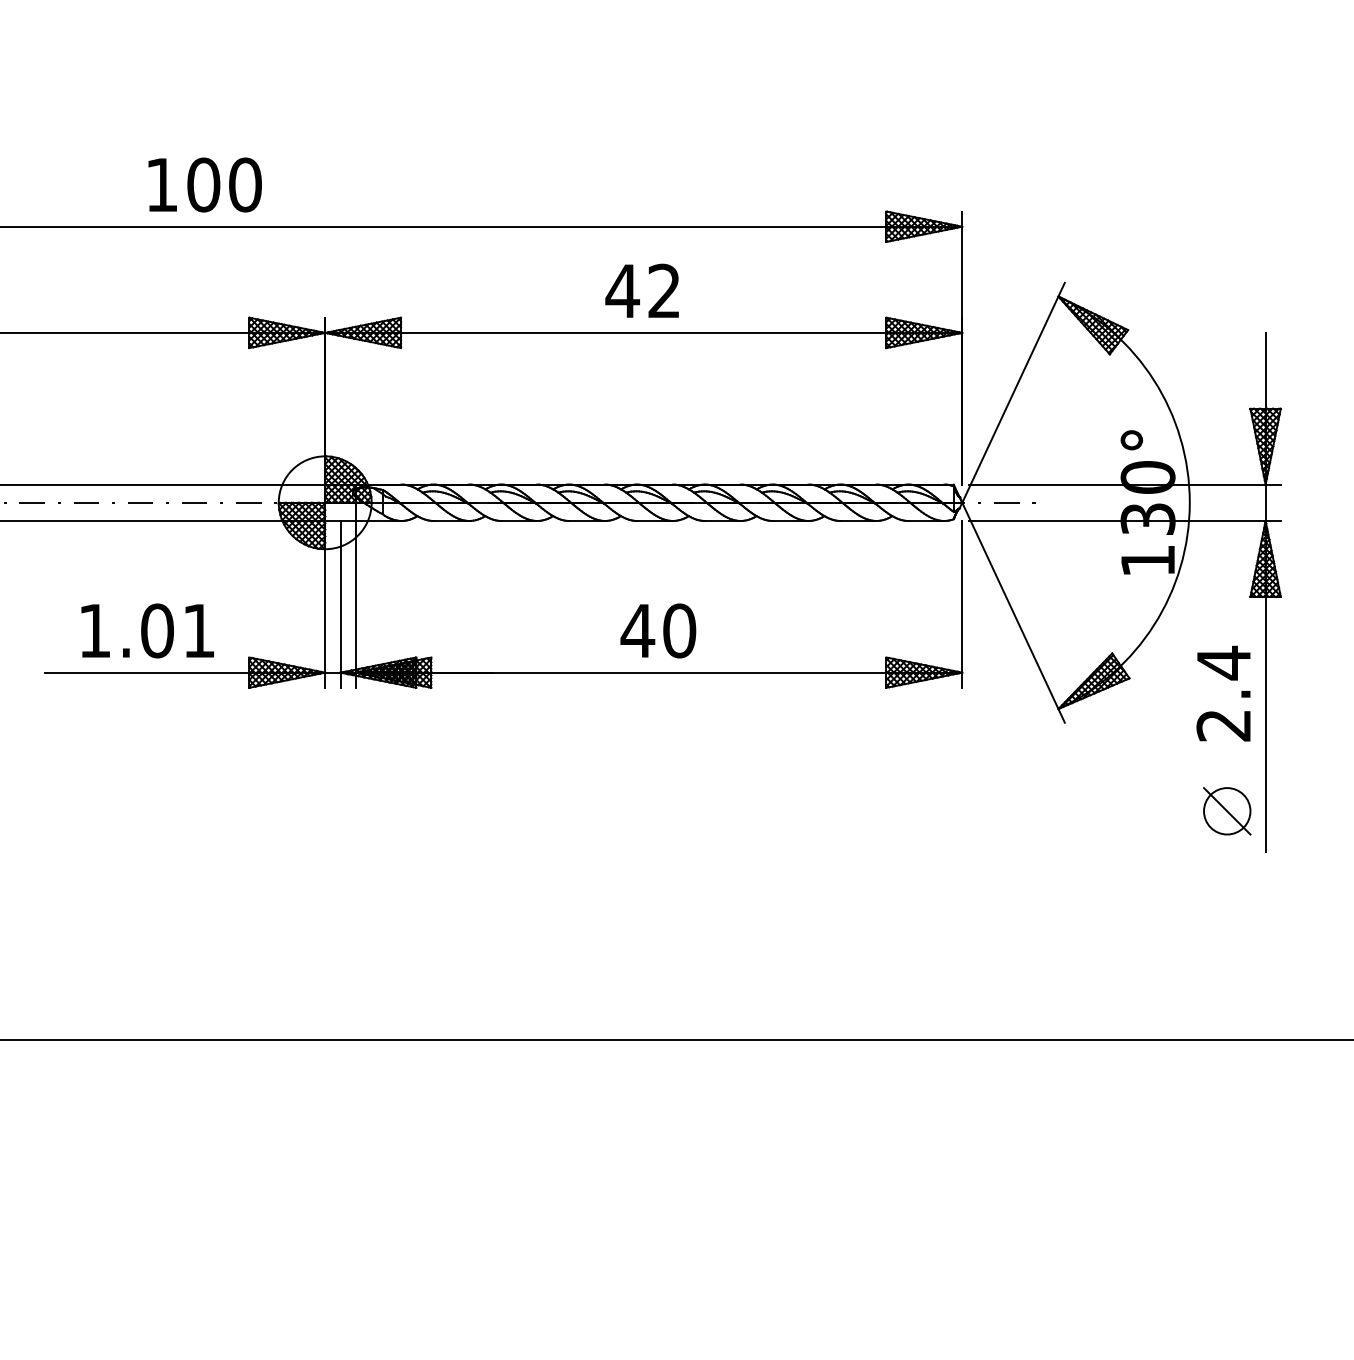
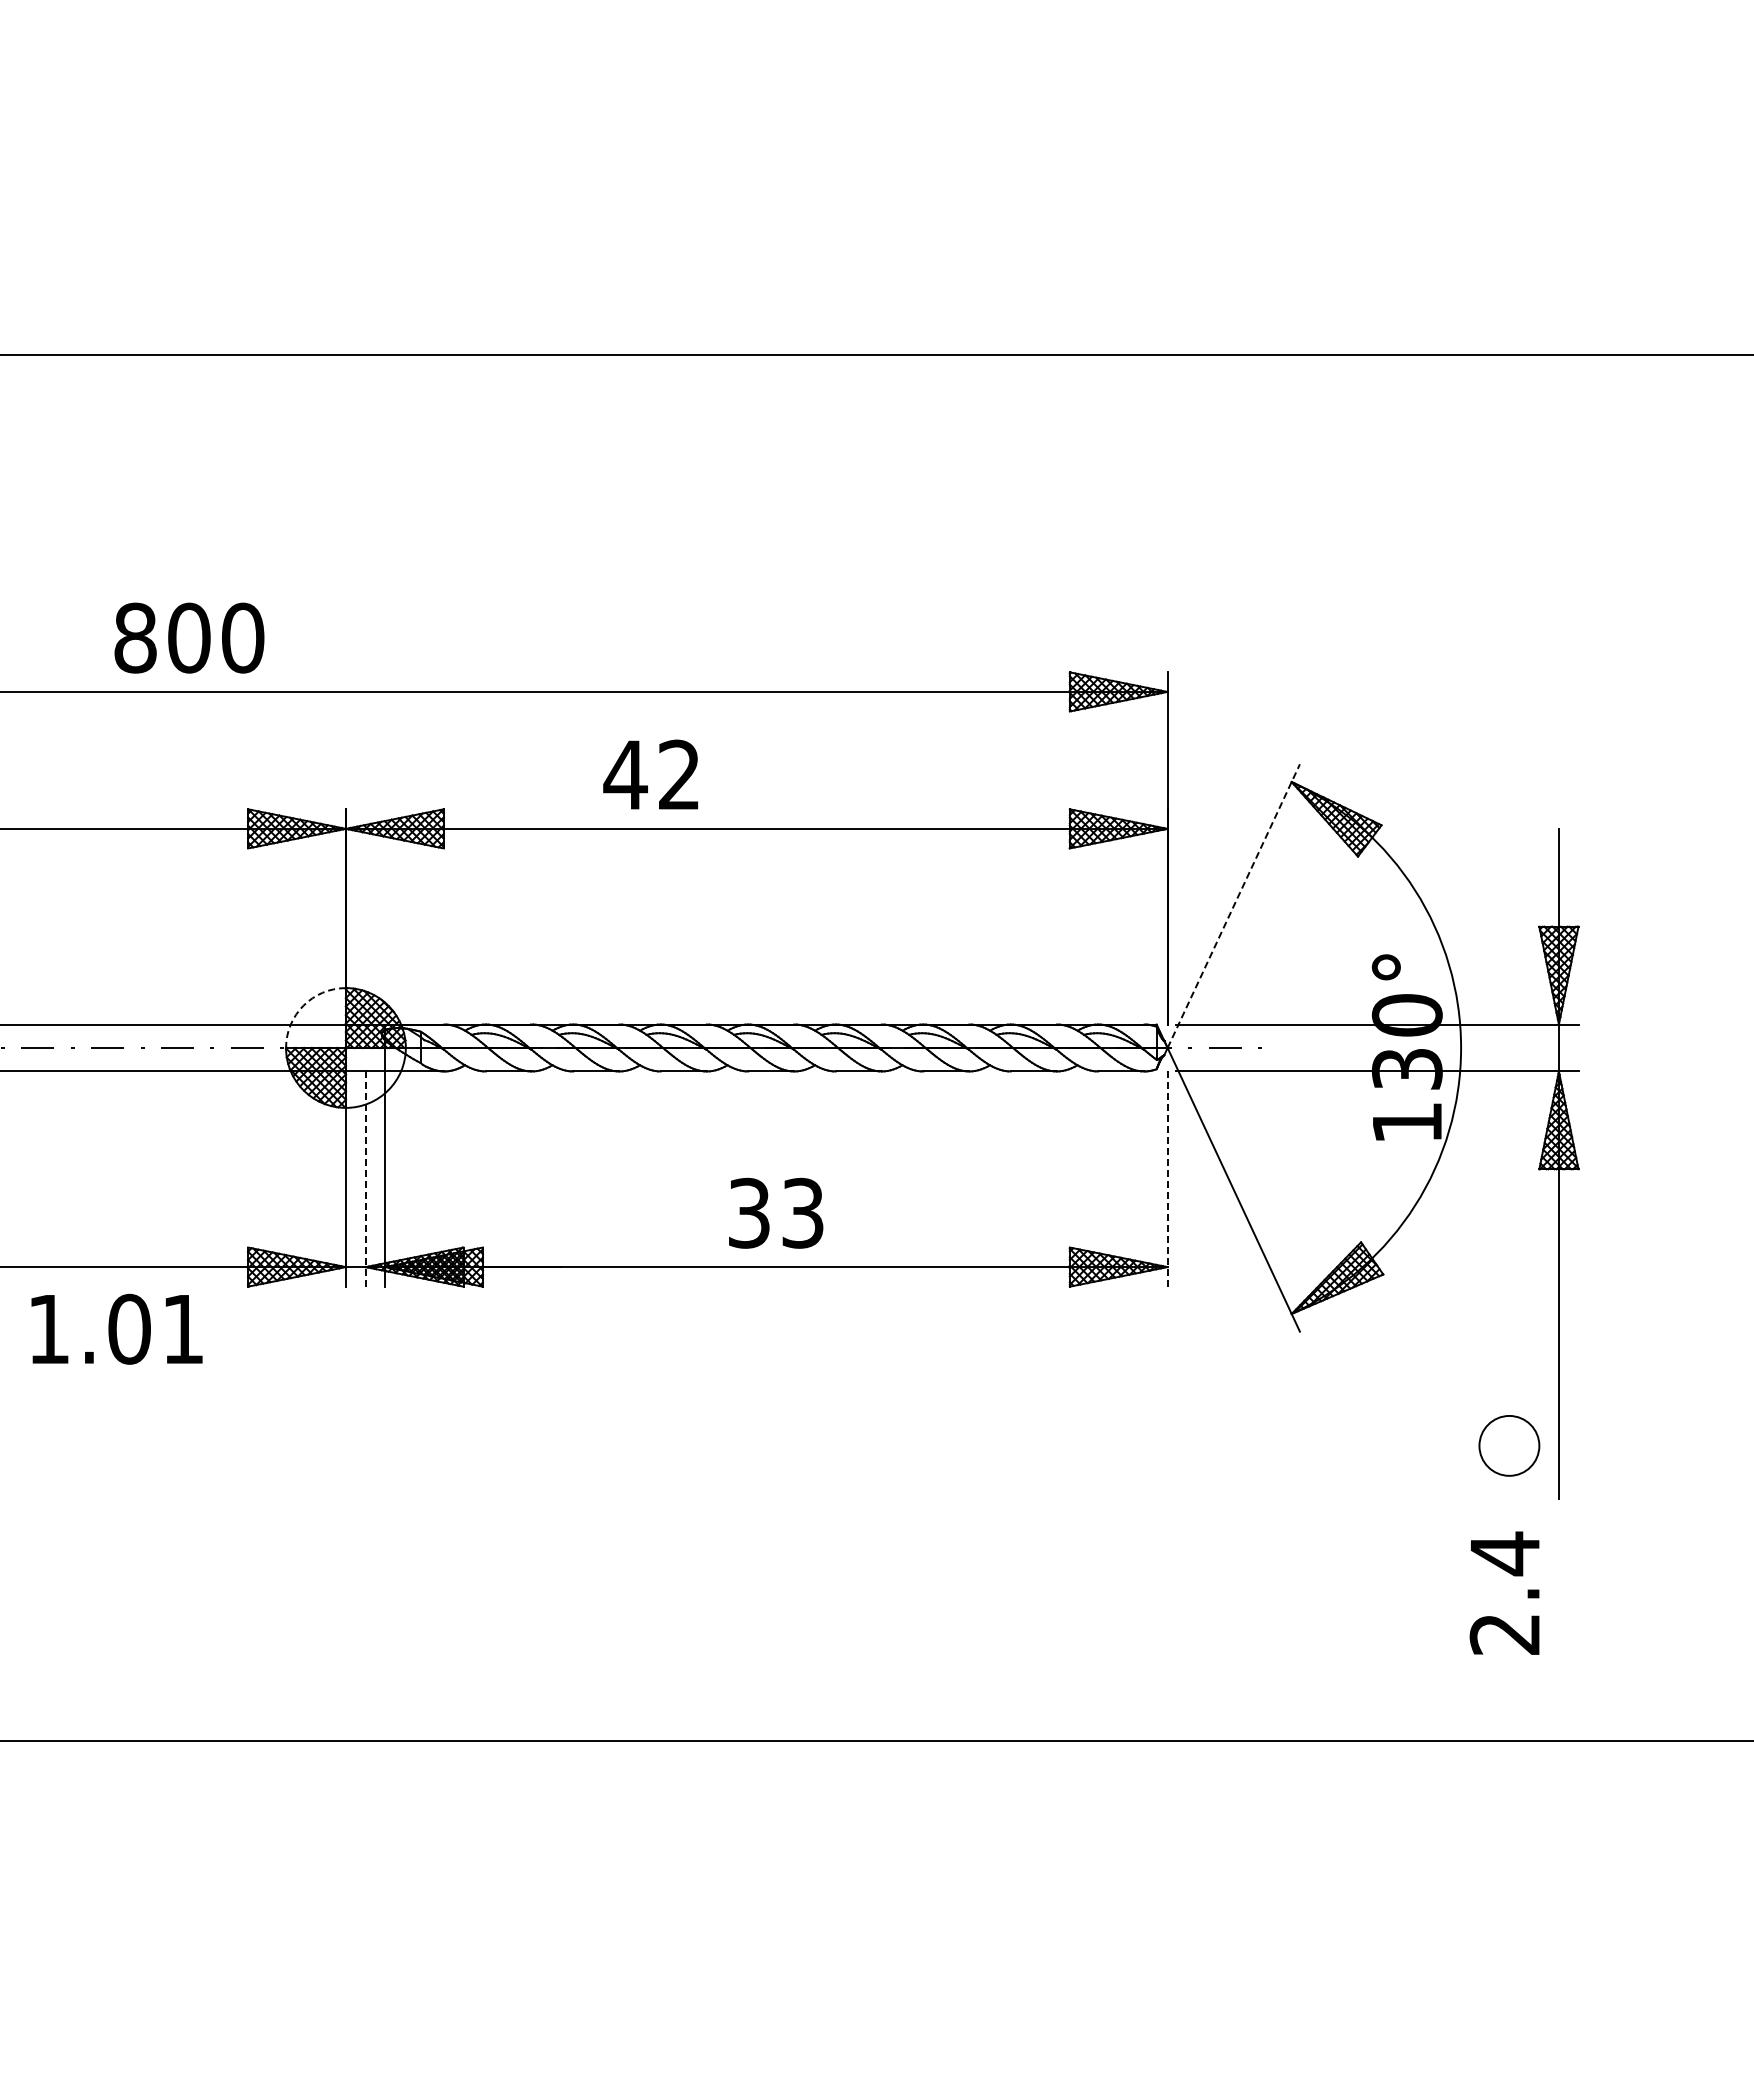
text: (162, 184) -> (135, 637), 100 -> 800
text: (641, 290) -> (650, 774), moved
line: (1013, 393) -> (1233, 906), solid -> dashed
arc: (292, 469) -> (303, 1005), solid -> dashed
line: (340, 604) -> (365, 1179), solid -> dashed
line: (962, 604) -> (1167, 1179), solid -> dashed
text: (147, 630) -> (116, 1328), moved
text: (658, 630) -> (775, 1212), 40 -> 33
text: (1223, 693) -> (1504, 1592), moved
line: (1227, 810) -> (1509, 1445), removed

